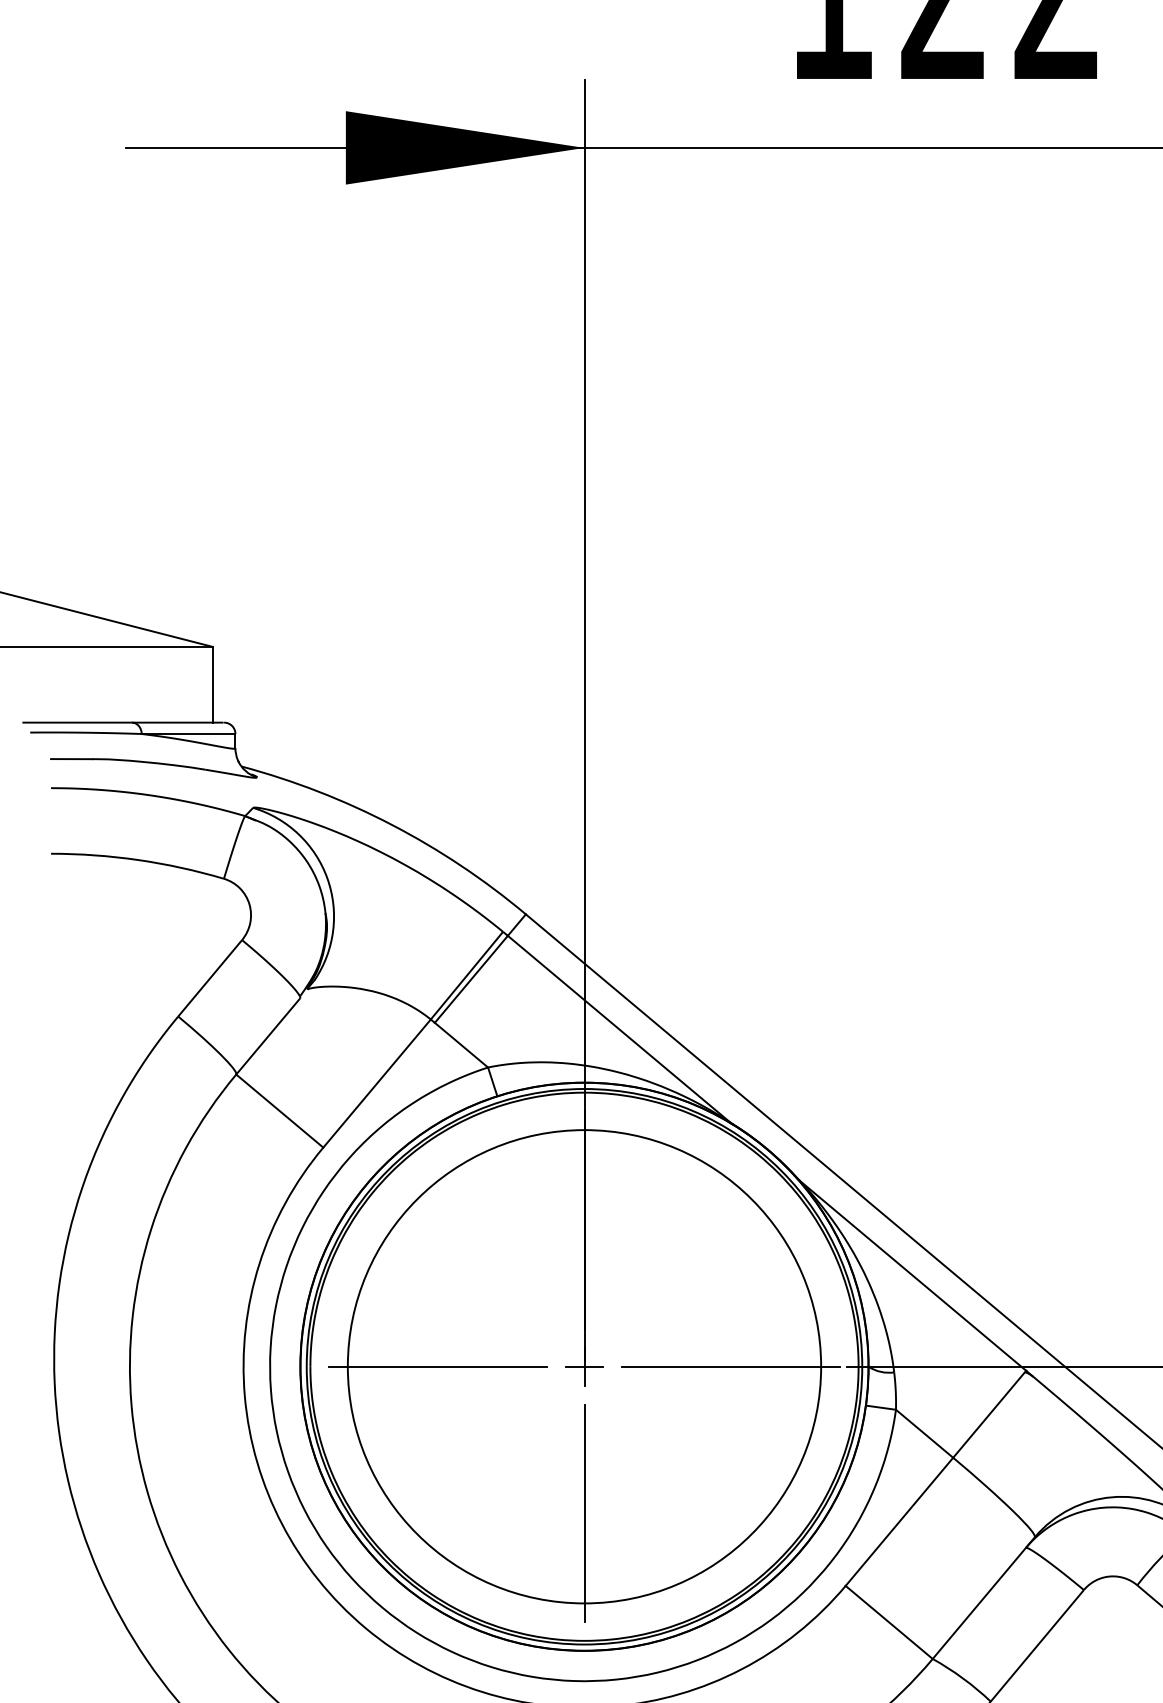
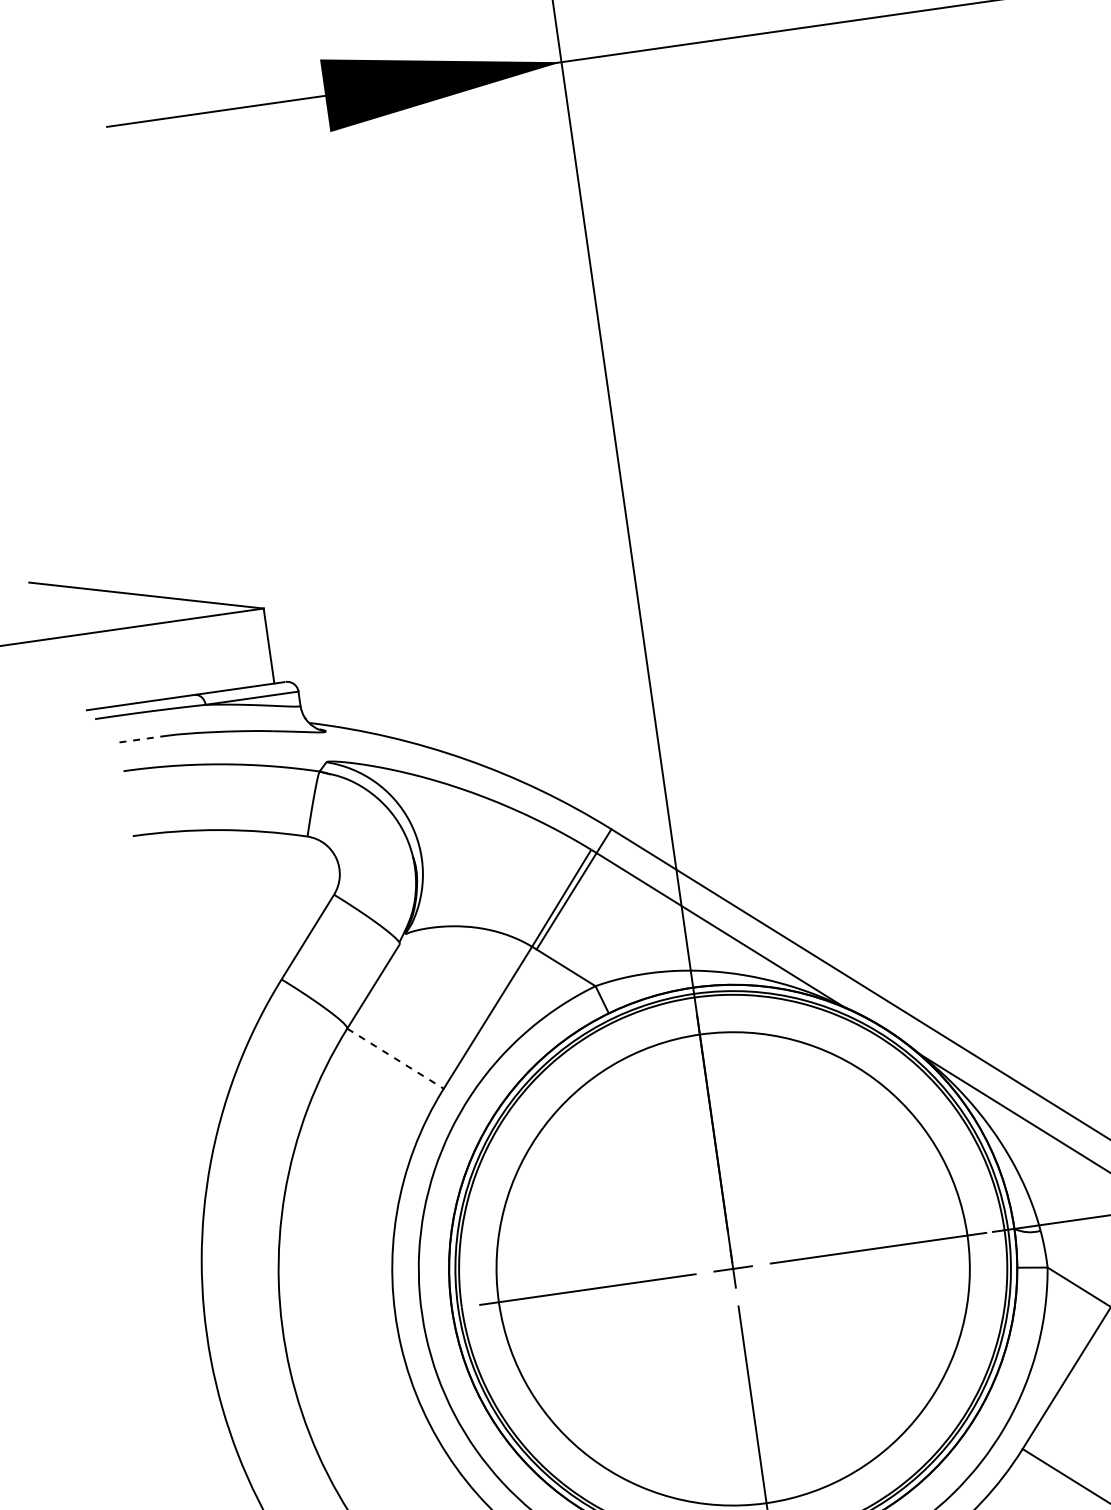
line: (71, 759) -> (139, 739), solid -> dashed
line: (279, 1111) -> (395, 1059), solid -> dashed

